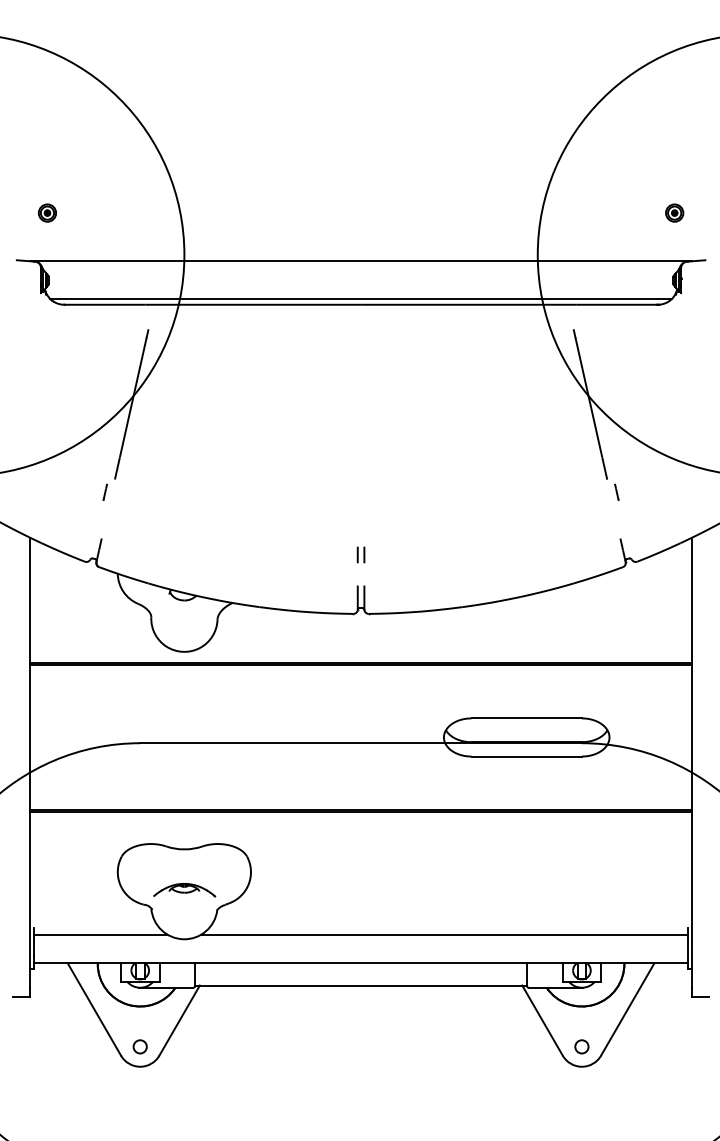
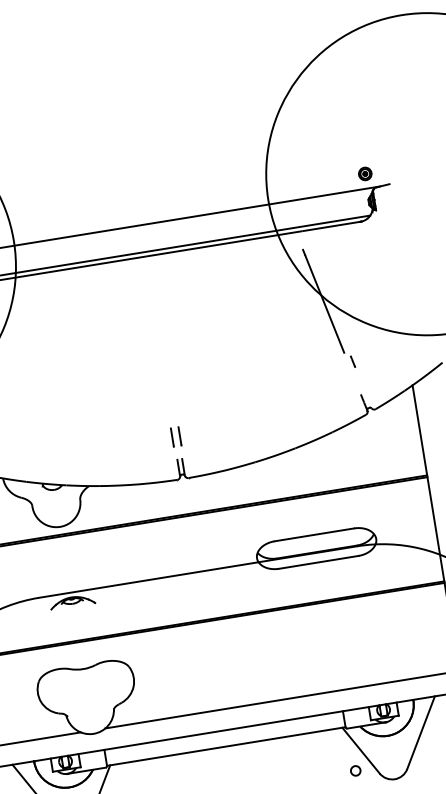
part: (674, 212) -> (365, 173), moved
part: (360, 554) -> (175, 436), size x1.6
part: (184, 890) -> (72, 602), moved
circle: (581, 1046) -> (355, 770), moved

